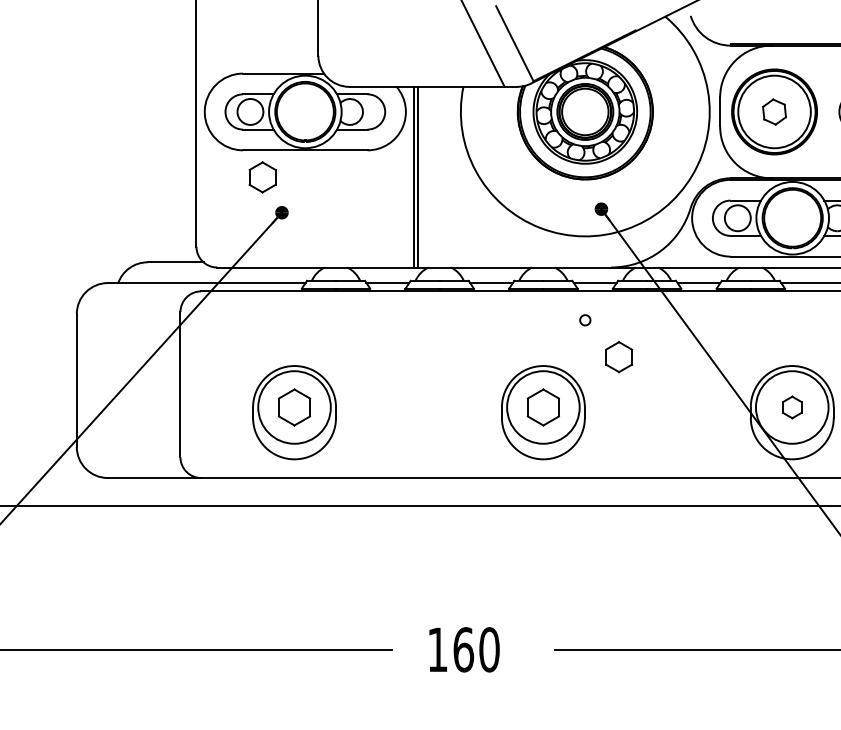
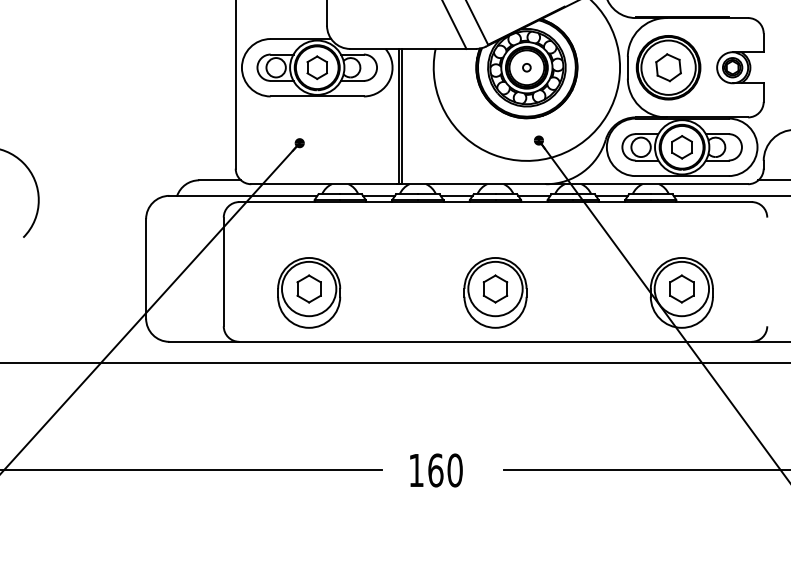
part: (774, 111) -> (668, 67), size x1.43
part: (261, 177) -> (316, 67), moved
circle: (584, 319) -> (526, 67), moved
part: (618, 357) -> (681, 147), moved
part: (791, 406) -> (681, 288), size x1.67

